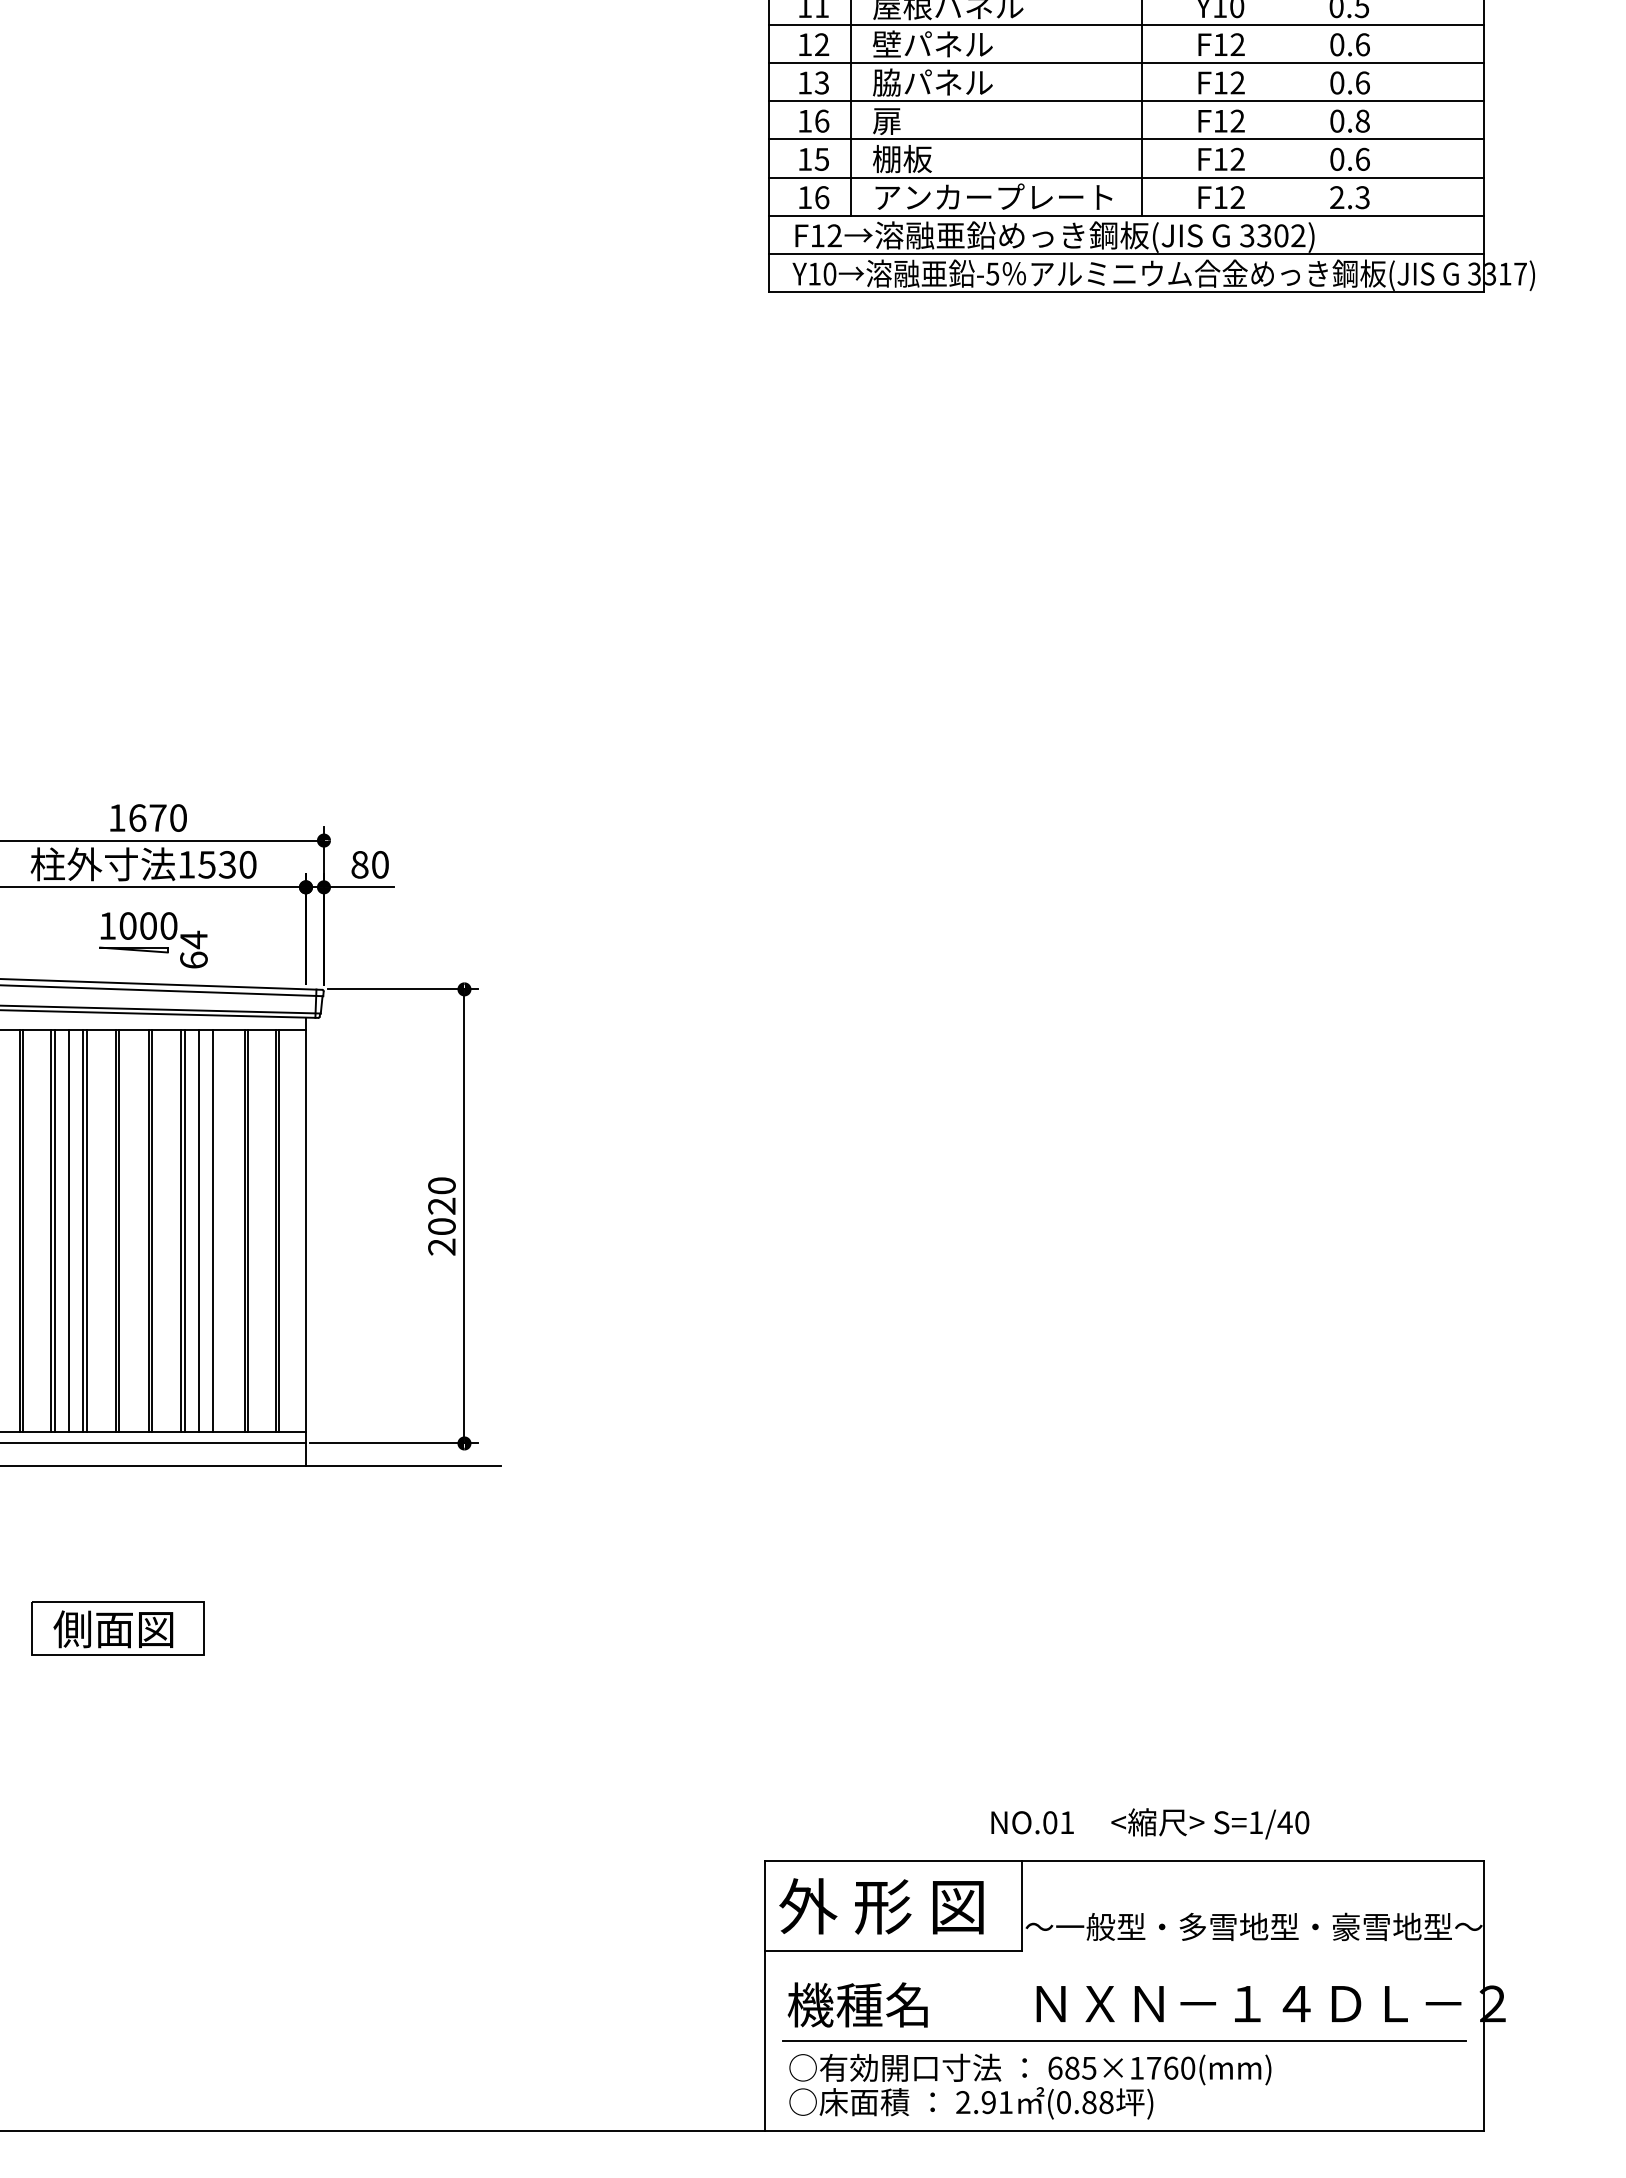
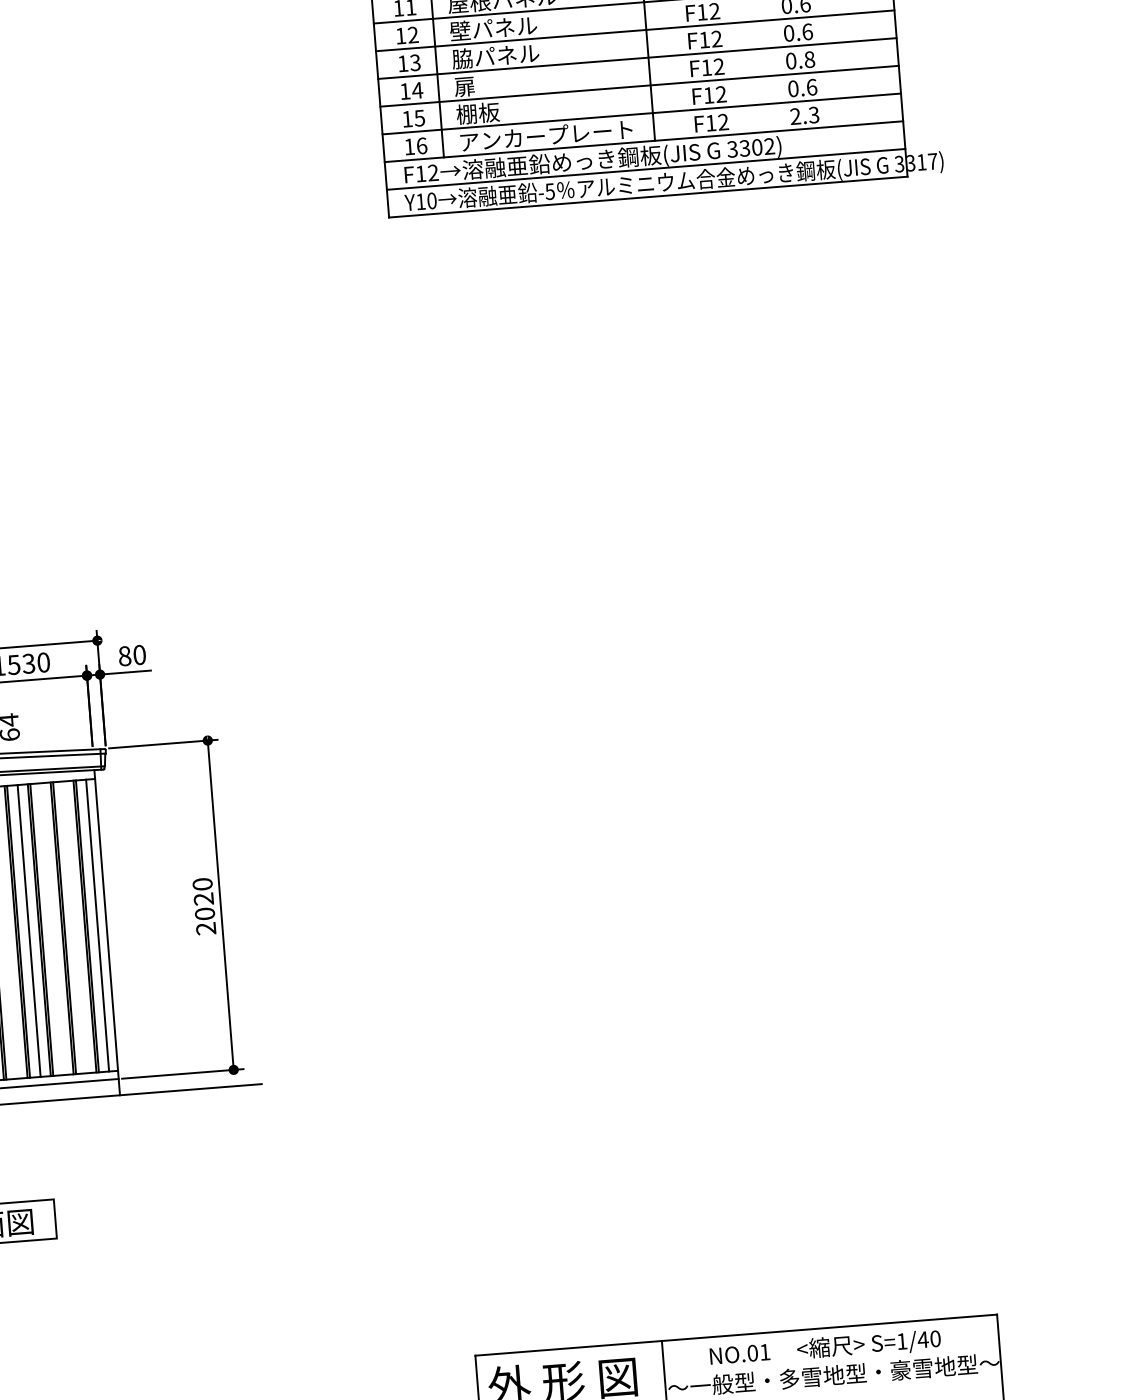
text: (821, 120) -> (417, 90), 16 -> 14
line: (216, 1230) -> (41, 929), added
line: (293, 1230) -> (97, 925), added
text: (1150, 1823) -> (825, 1348), moved

